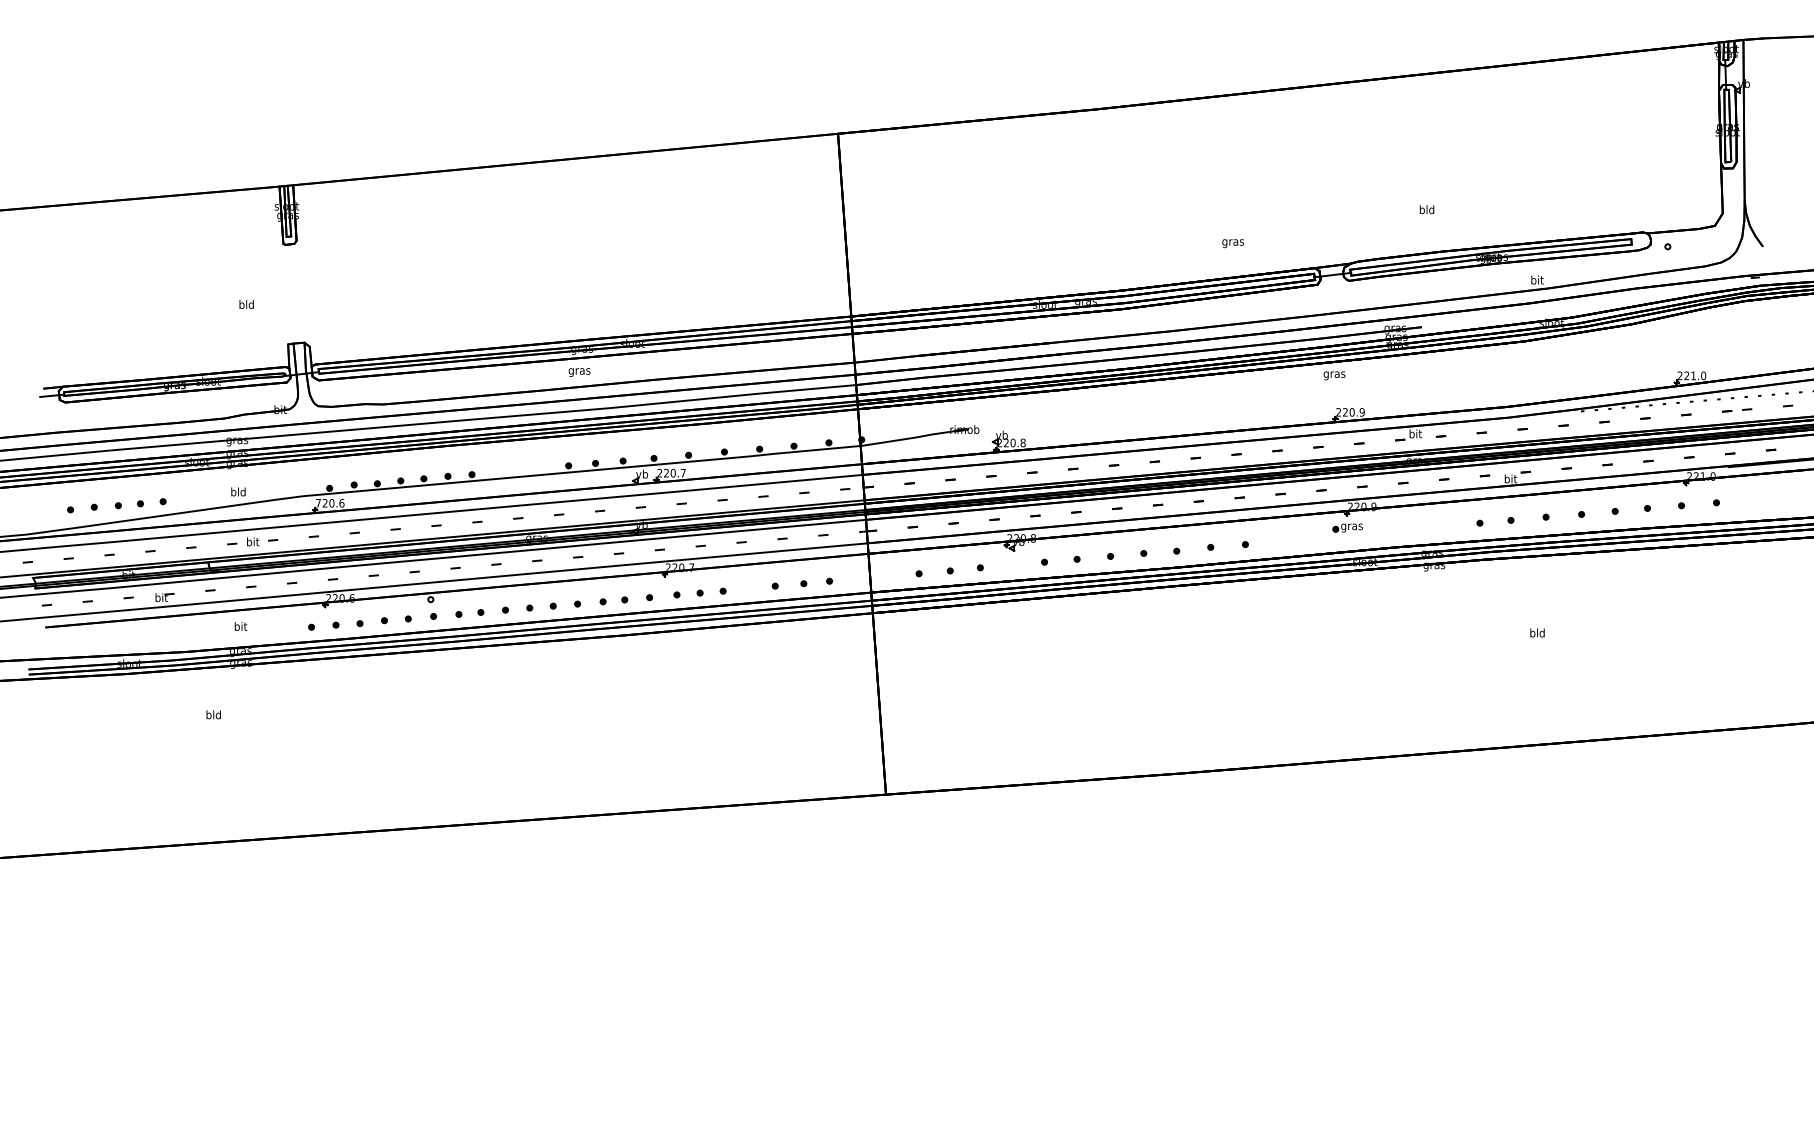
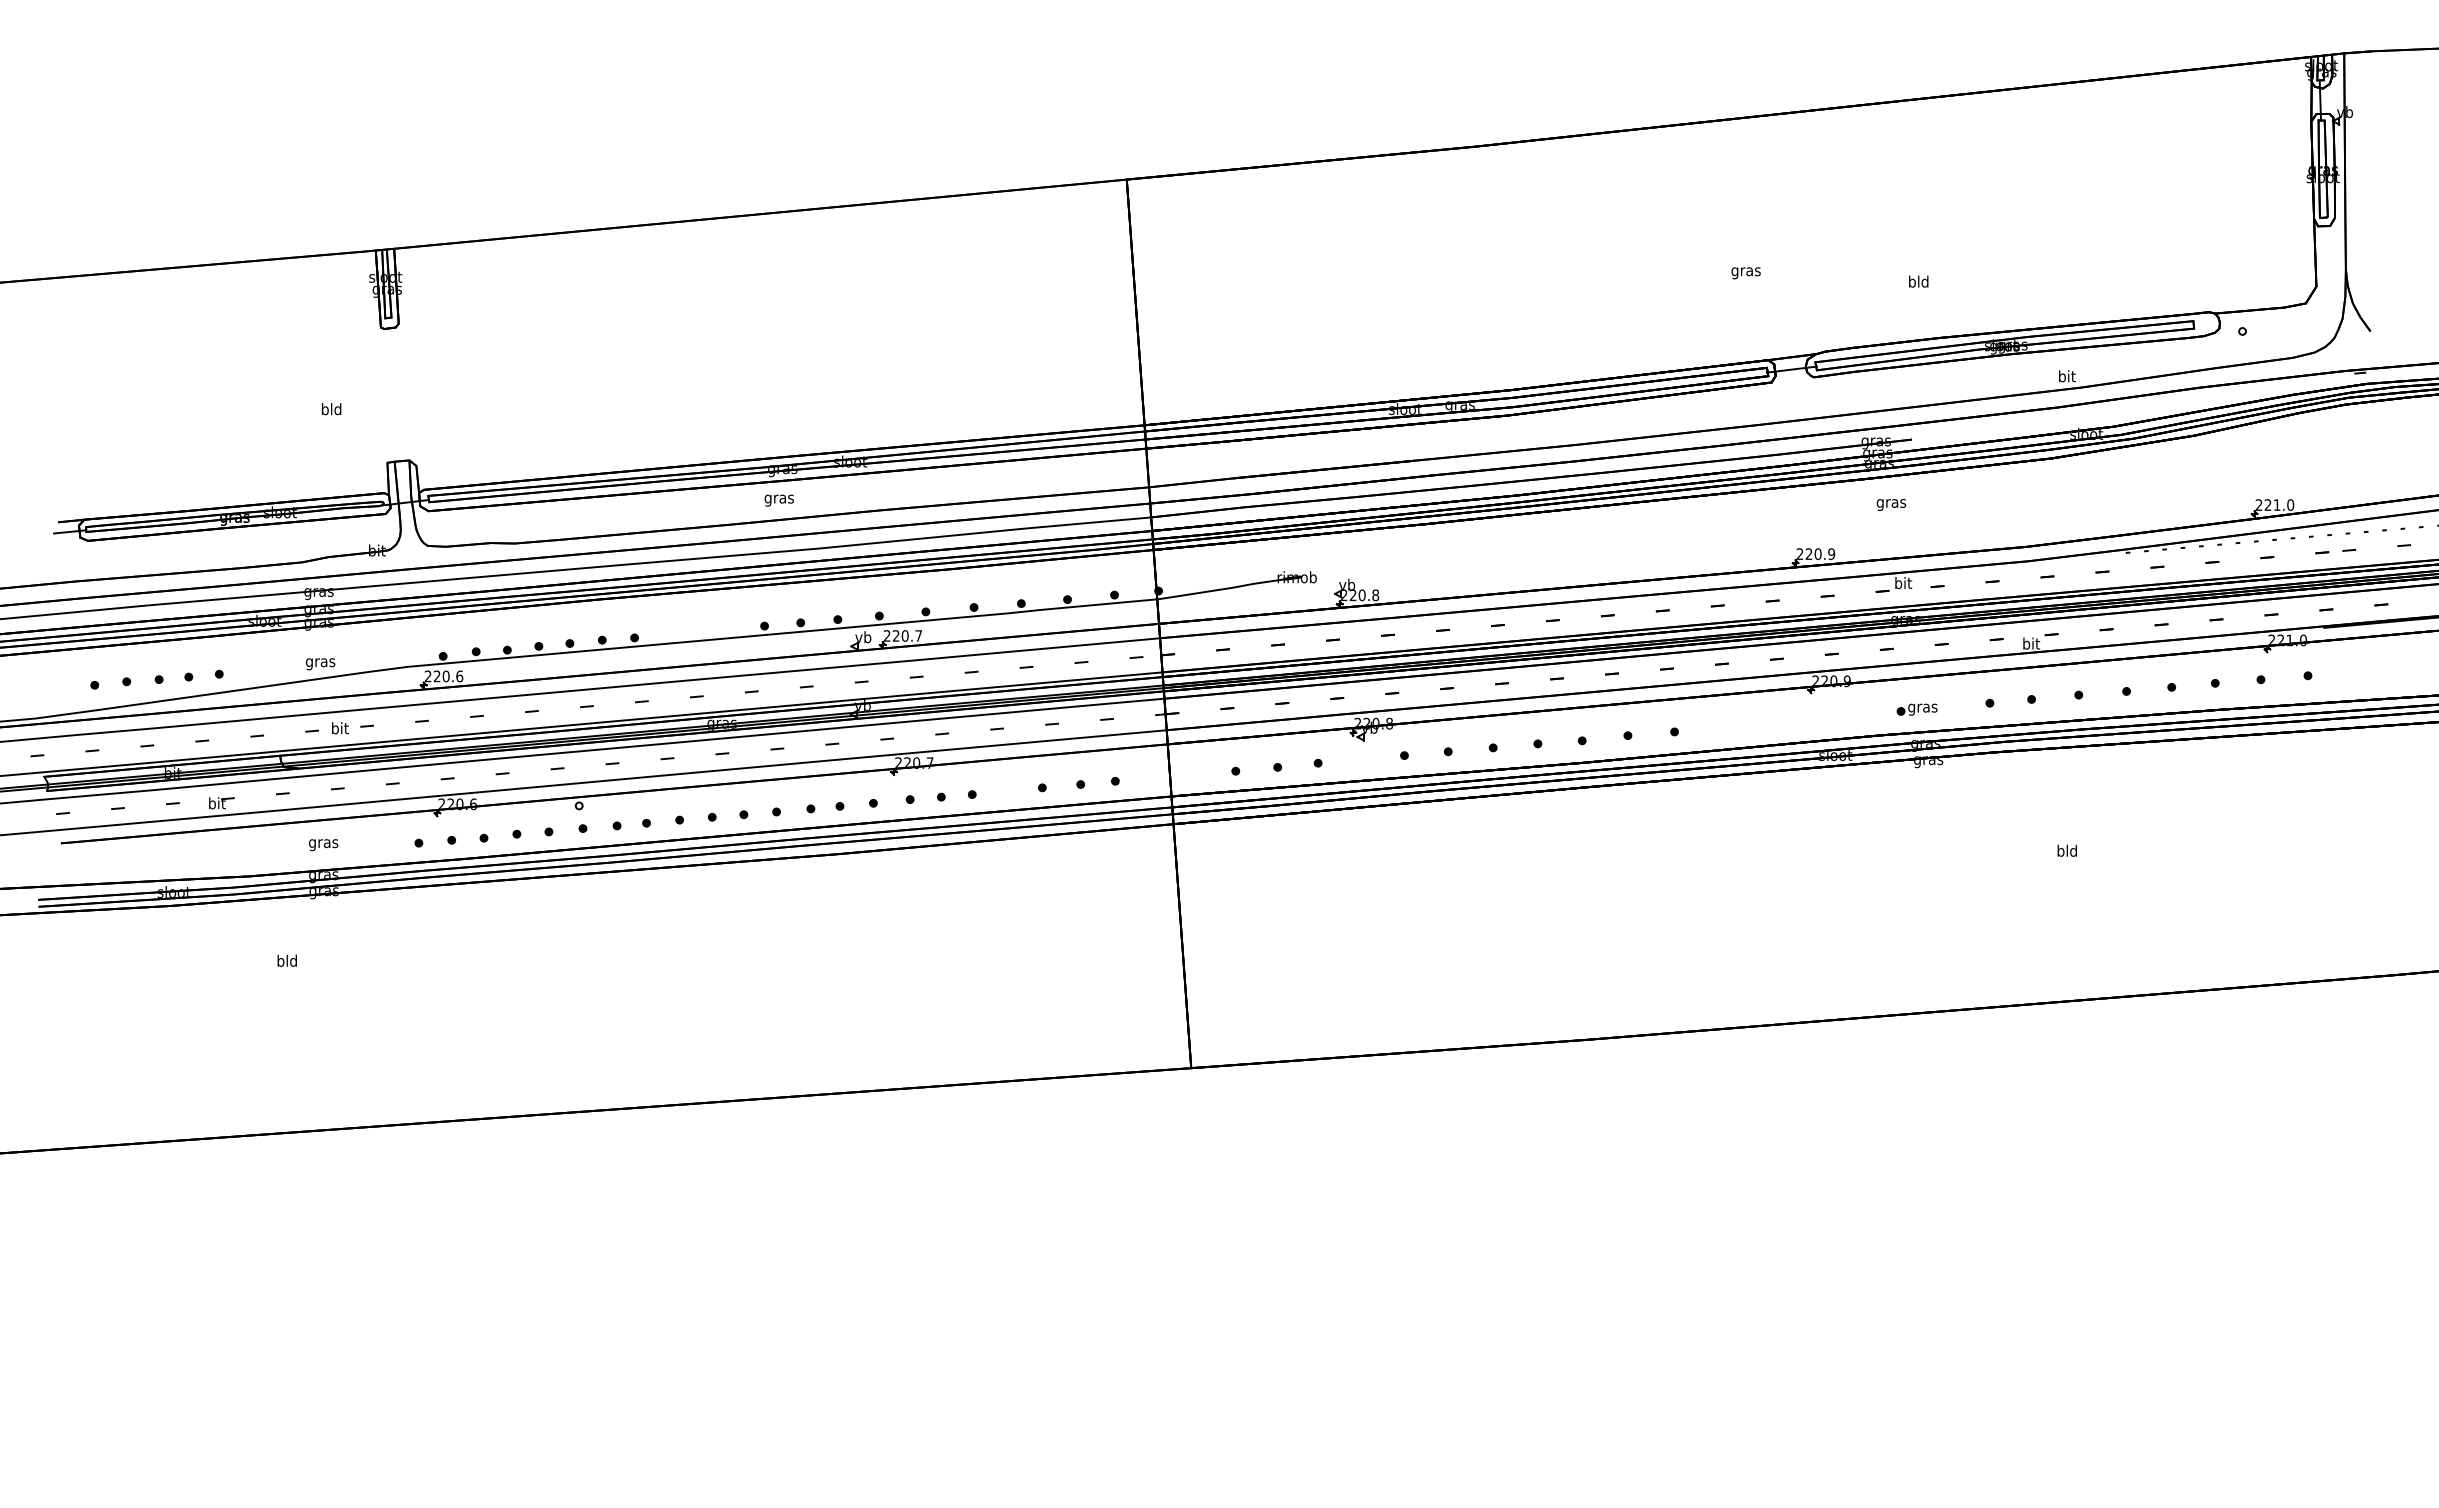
text: (1232, 243) -> (1745, 273), moved
text: (1334, 375) -> (1891, 504), moved
text: (238, 492) -> (320, 662), bld -> gras
text: (317, 503) -> (427, 676), 720.6 -> 220.6
part: (1347, 527) -> (1916, 709), moved
text: (240, 627) -> (323, 843), bit -> gras

